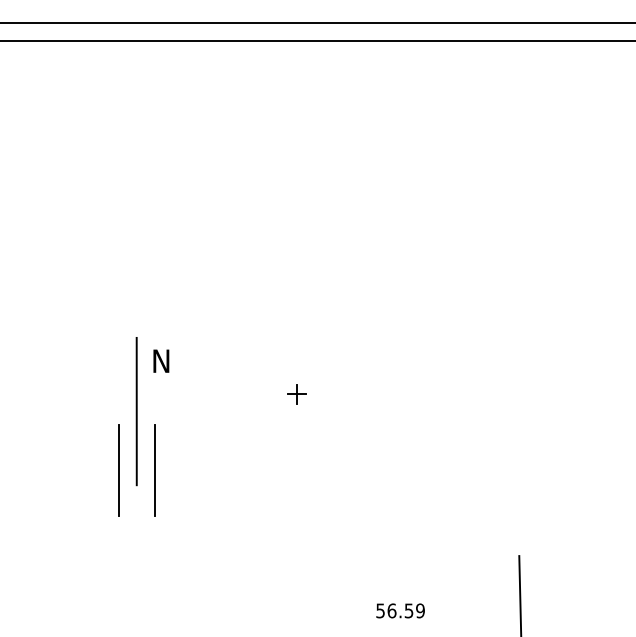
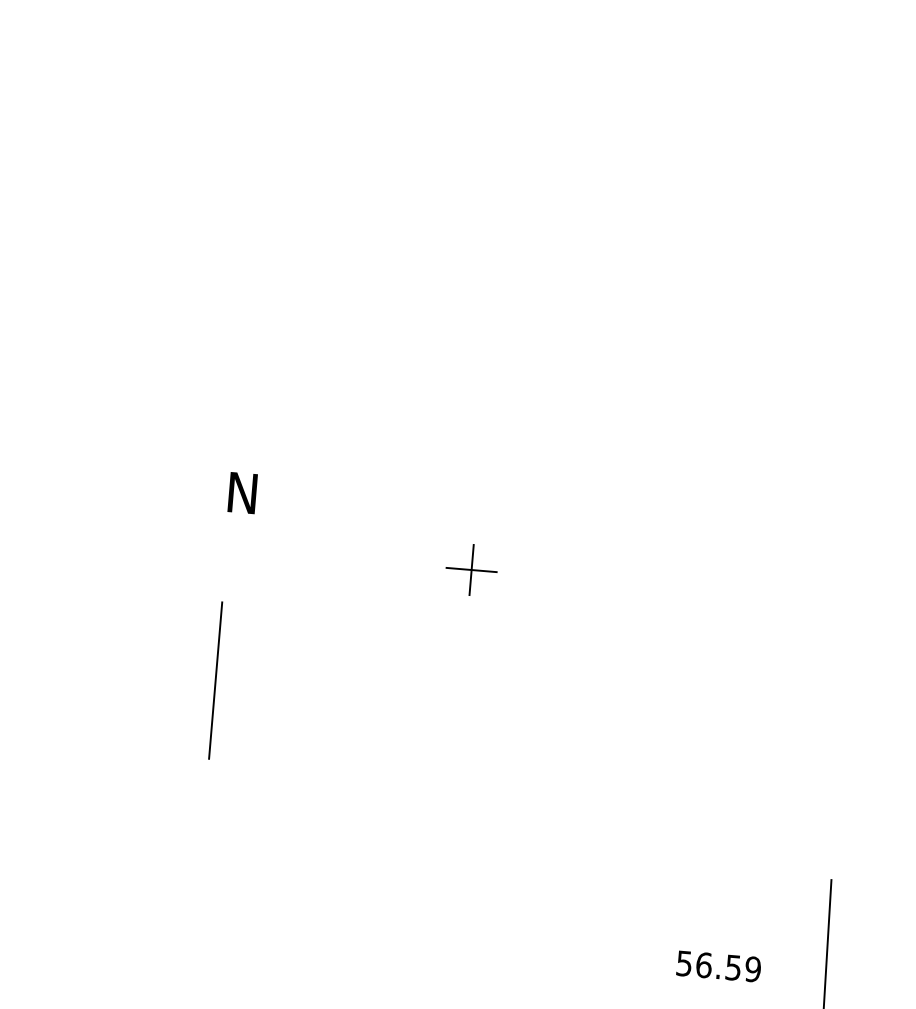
part: (296, 394) -> (470, 570), size x1.6
line: (136, 411) -> (192, 576), removed
line: (118, 470) -> (152, 675), removed
text: (400, 610) -> (718, 965), moved

